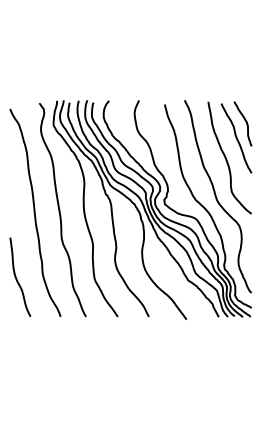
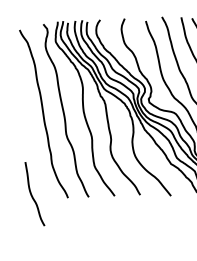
curve: (17, 278) -> (32, 195), moved

